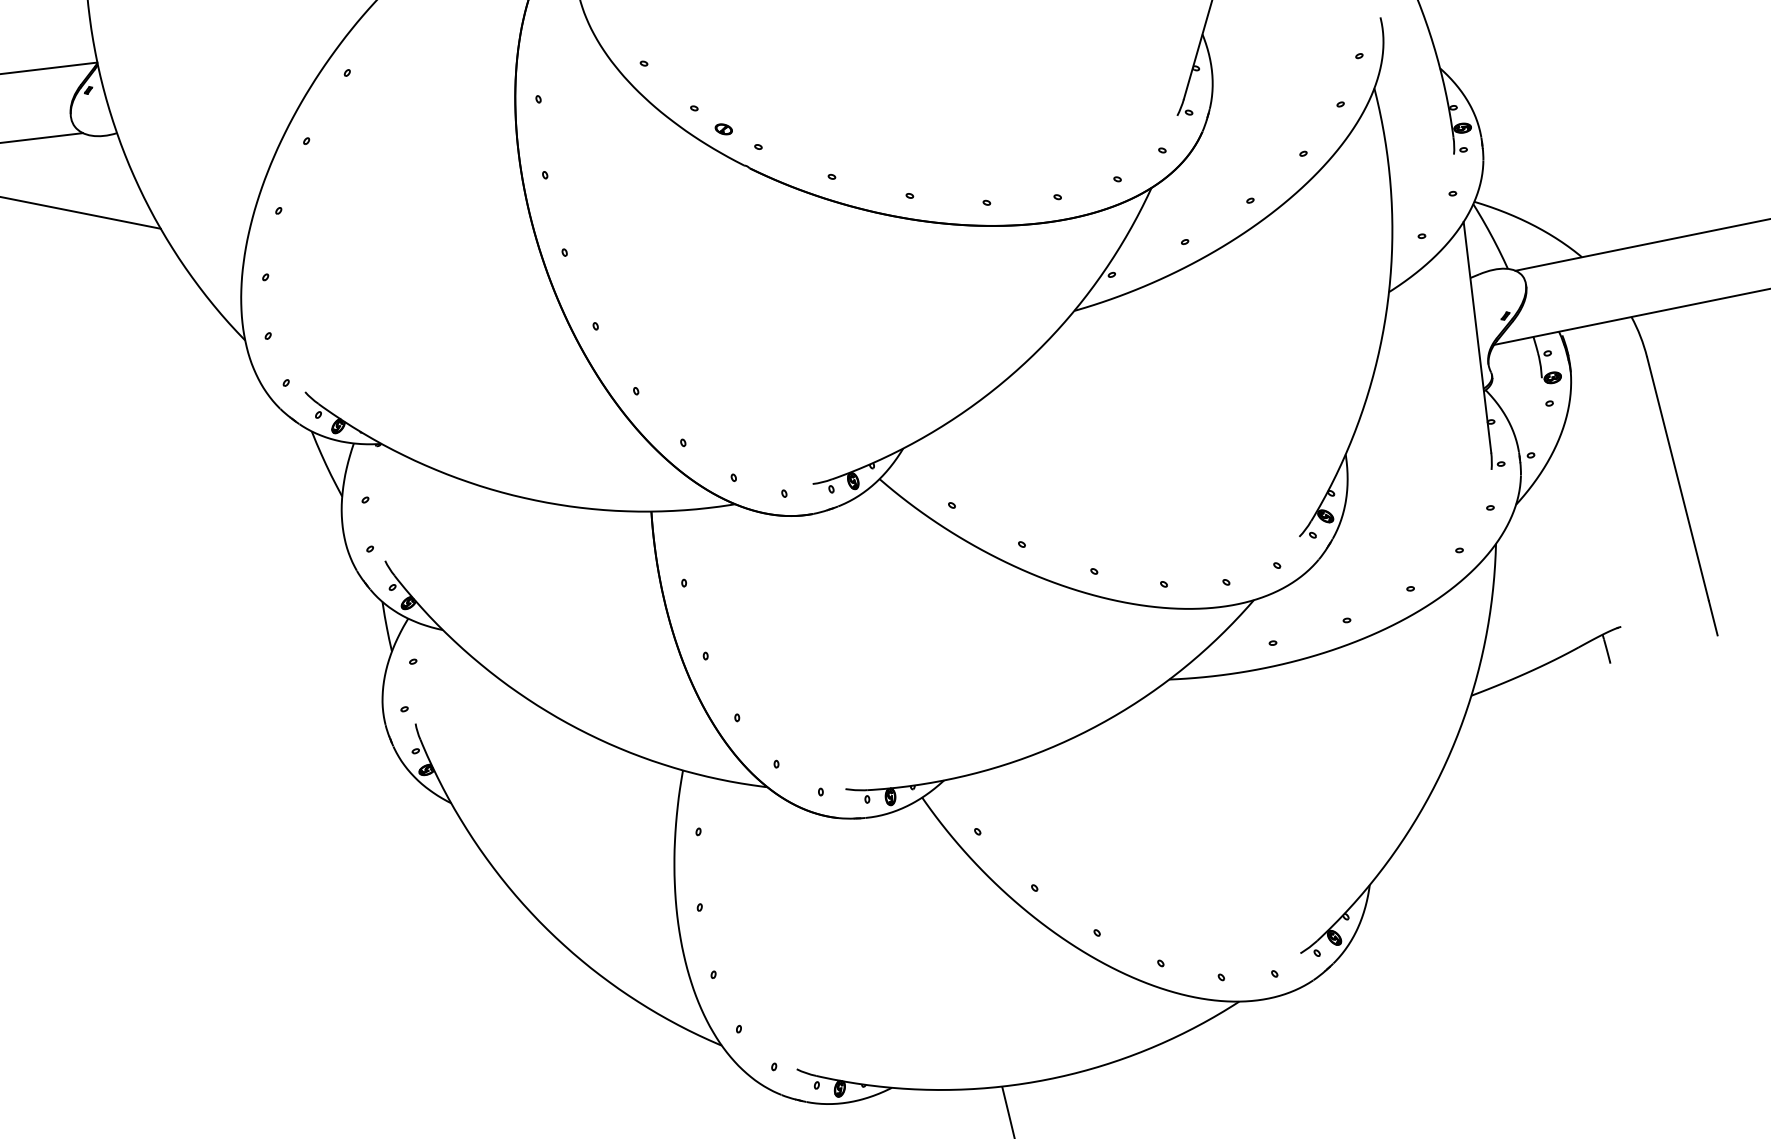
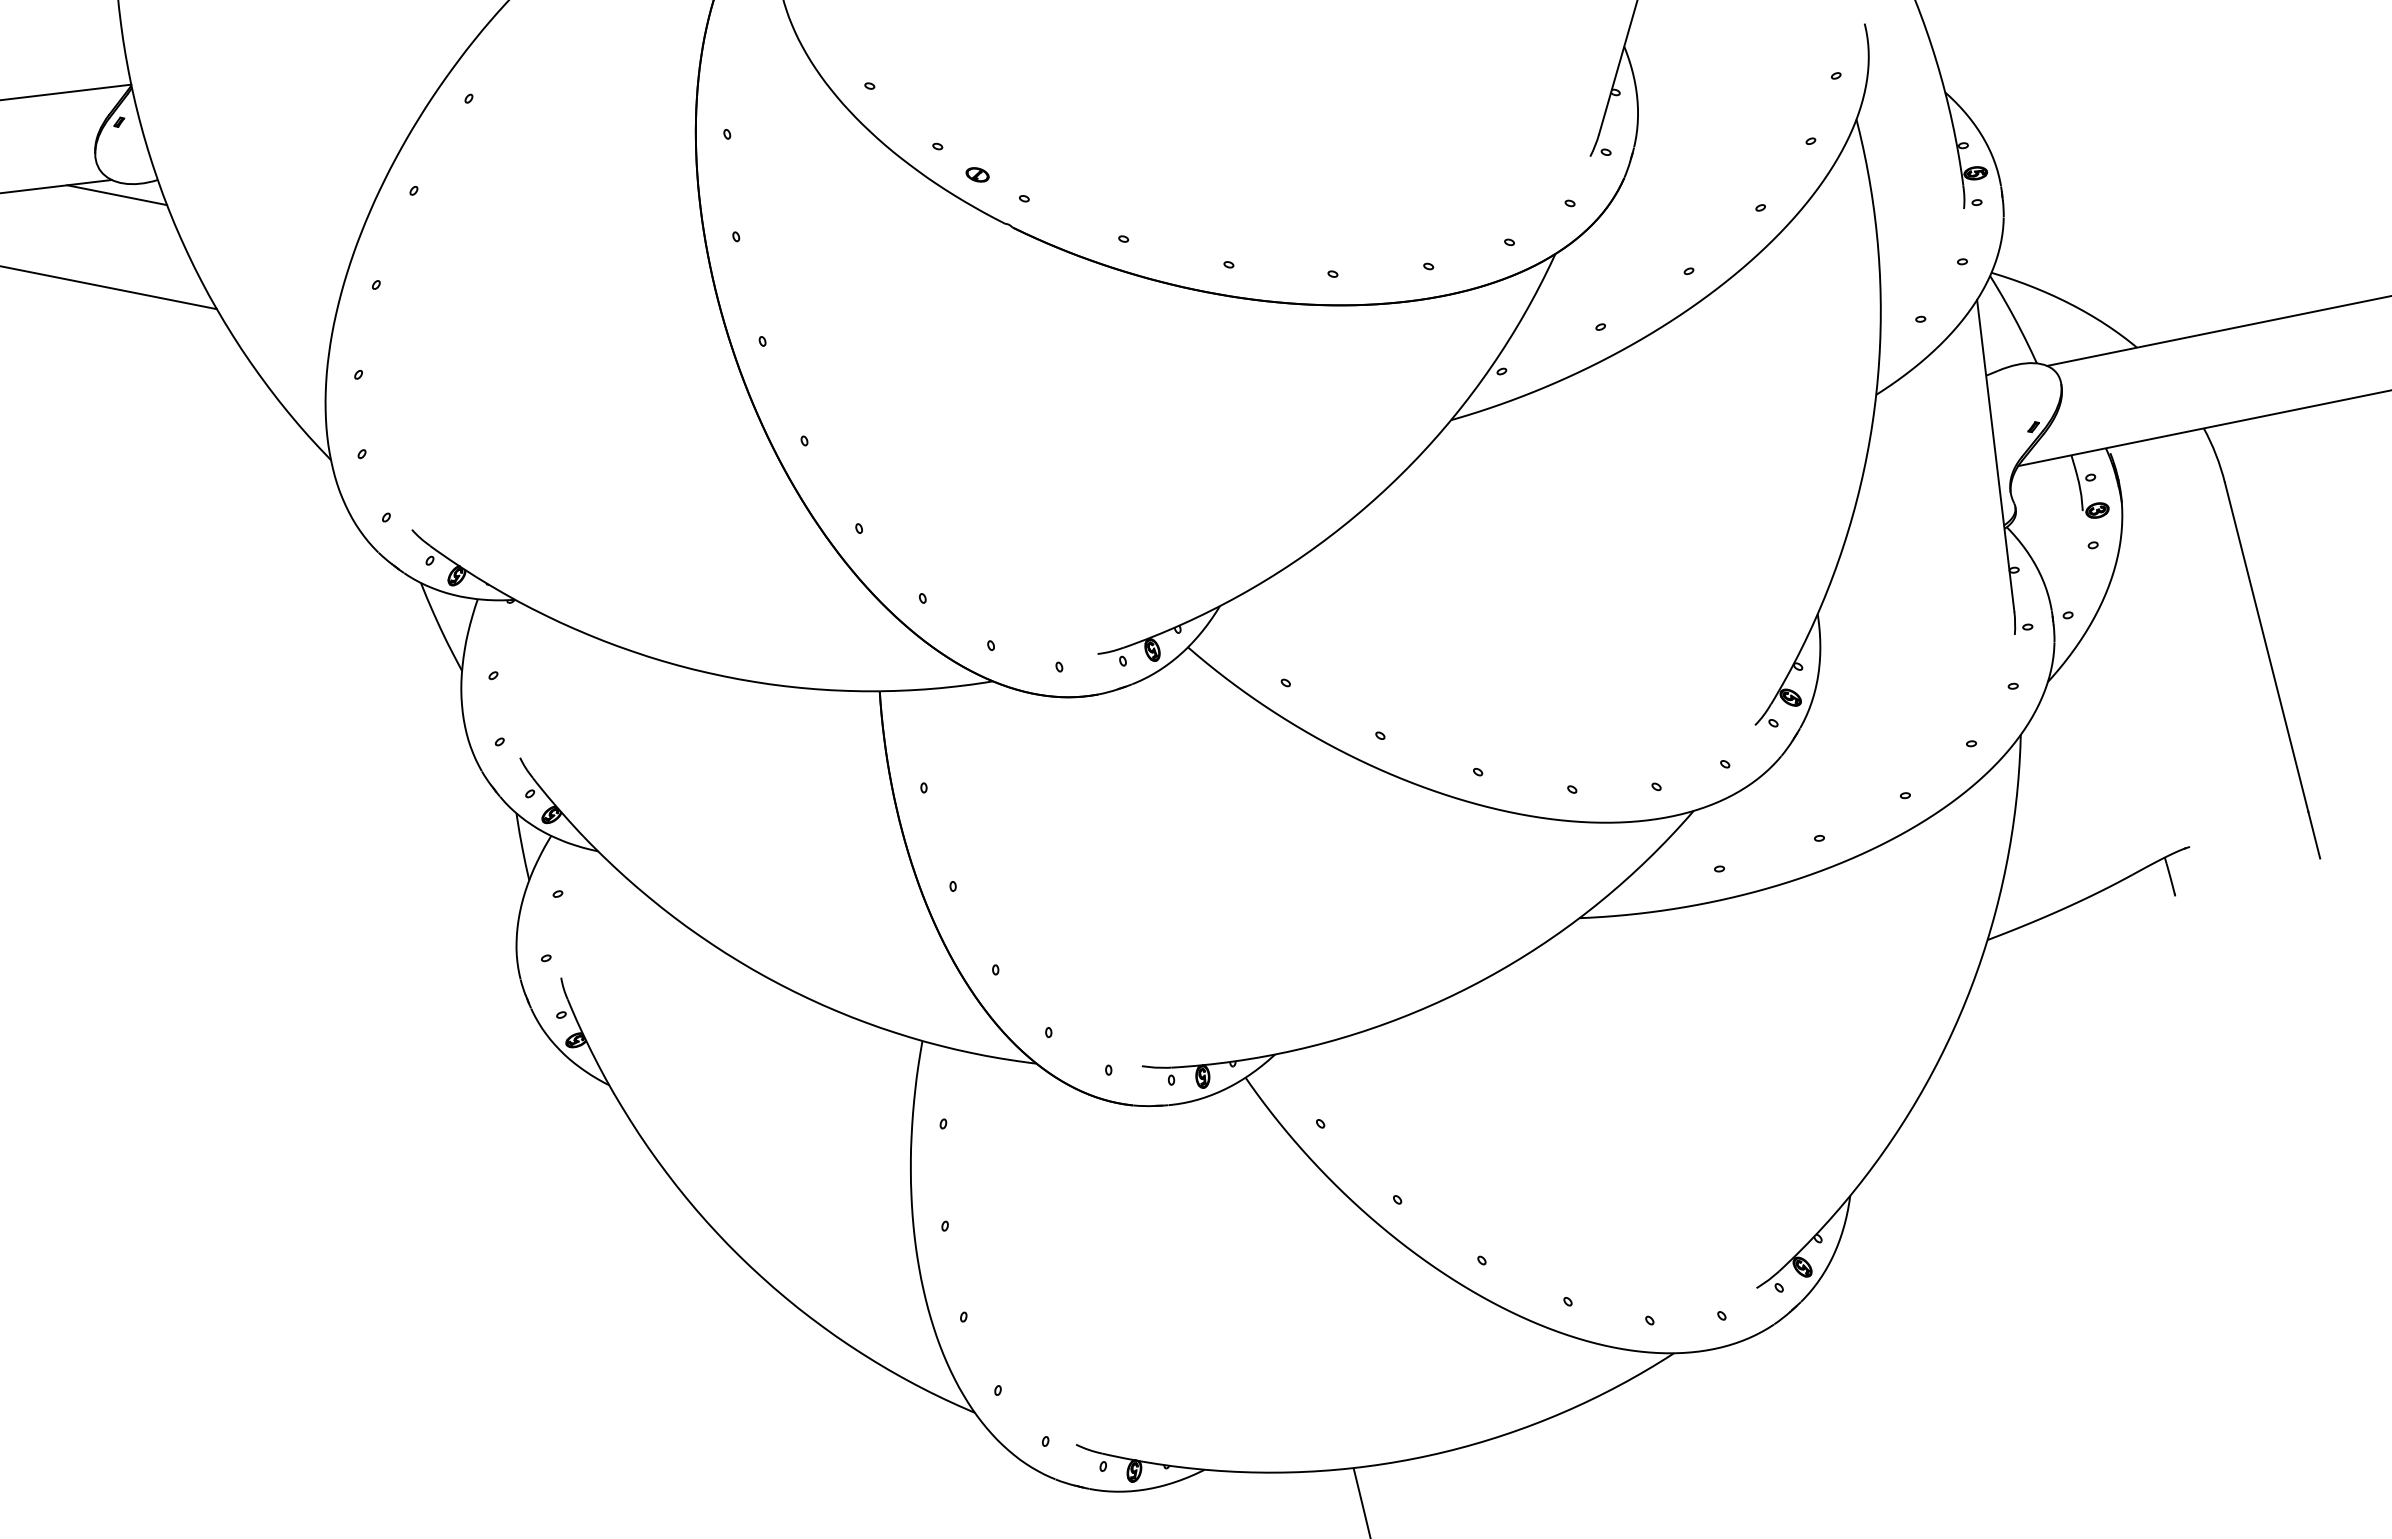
line: (87, 144) -> (117, 195), added

